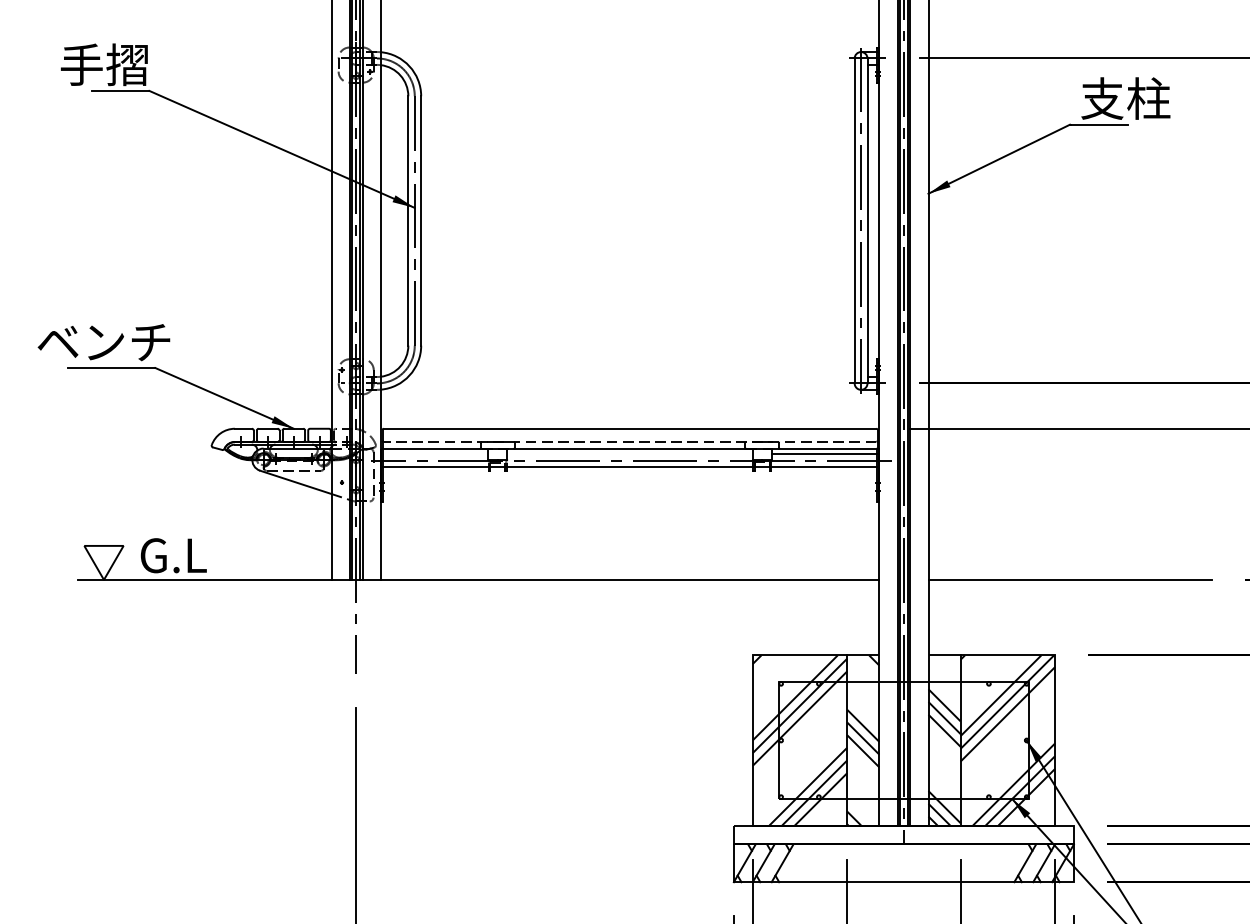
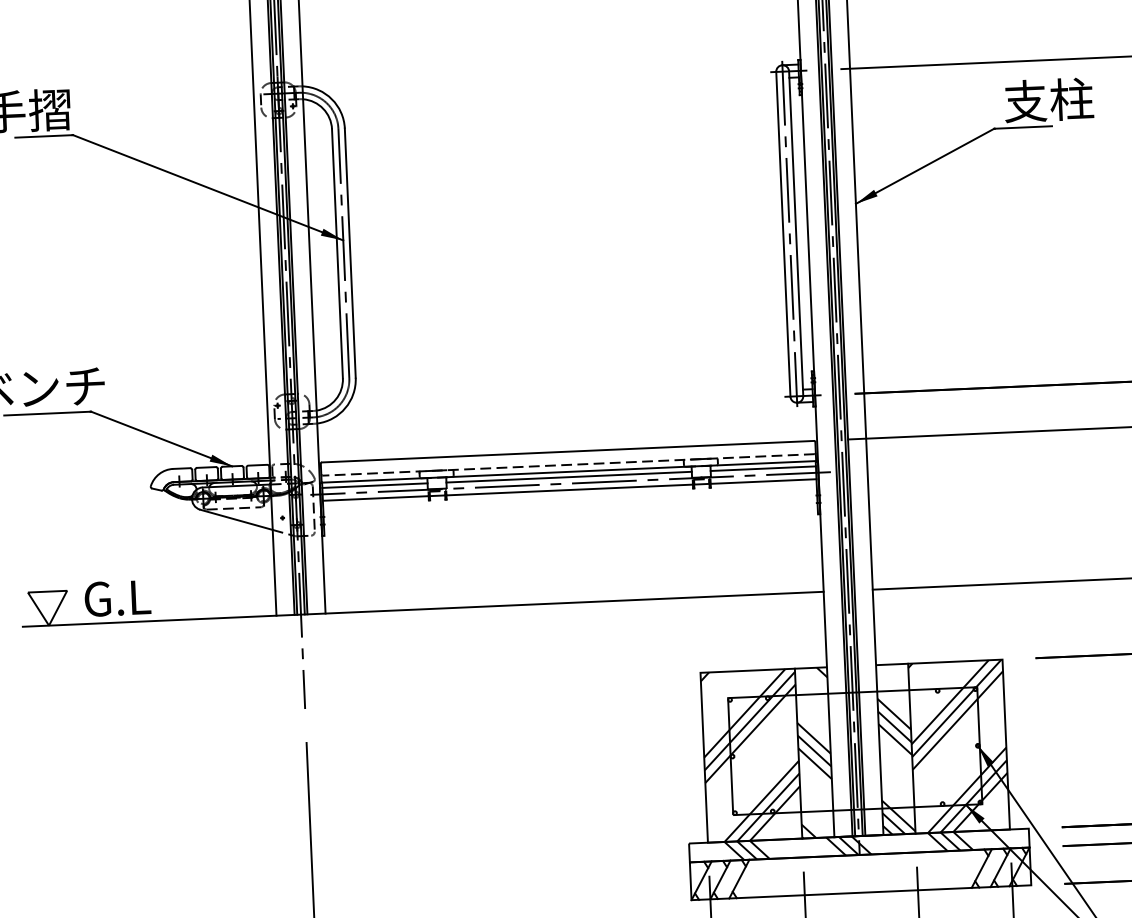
line: (435, 454) -> (374, 485), added
line: (629, 454) -> (568, 477), added
hatch: (893, 834) -> (848, 845), added

